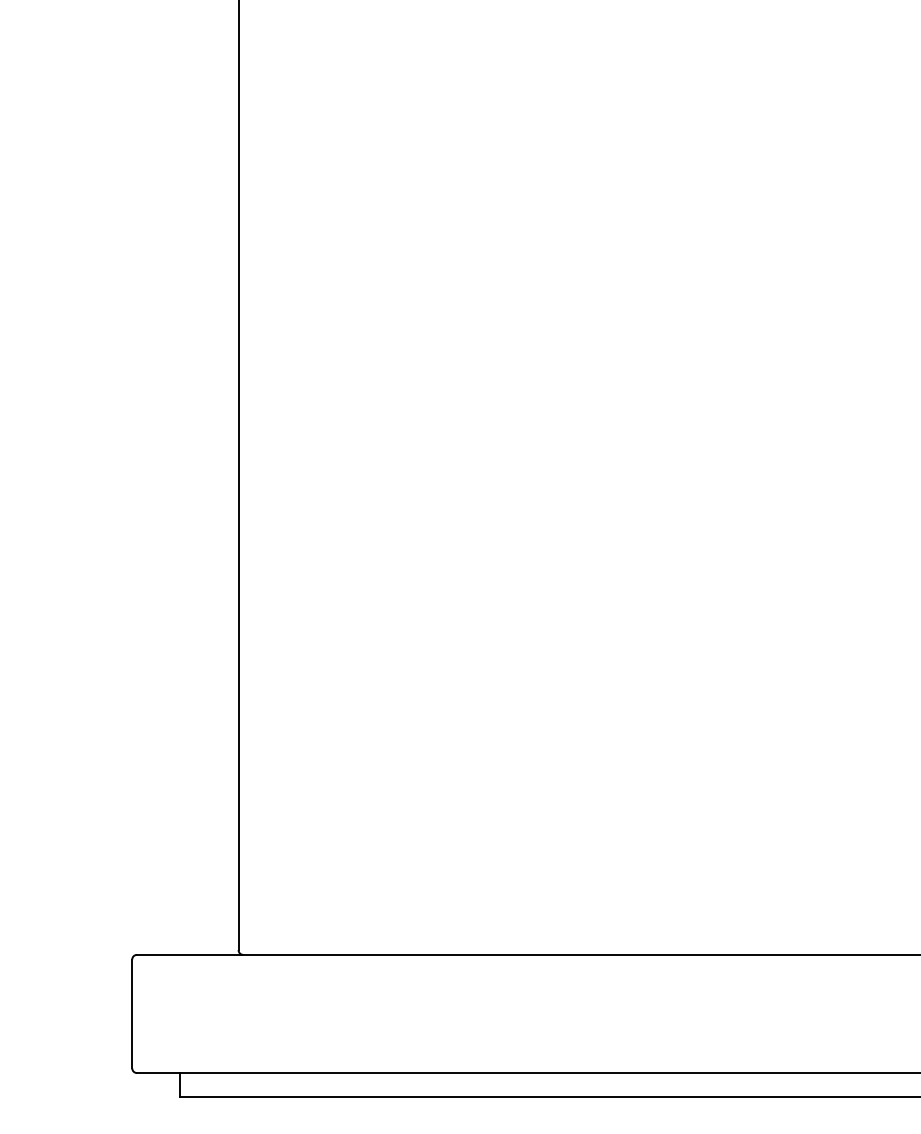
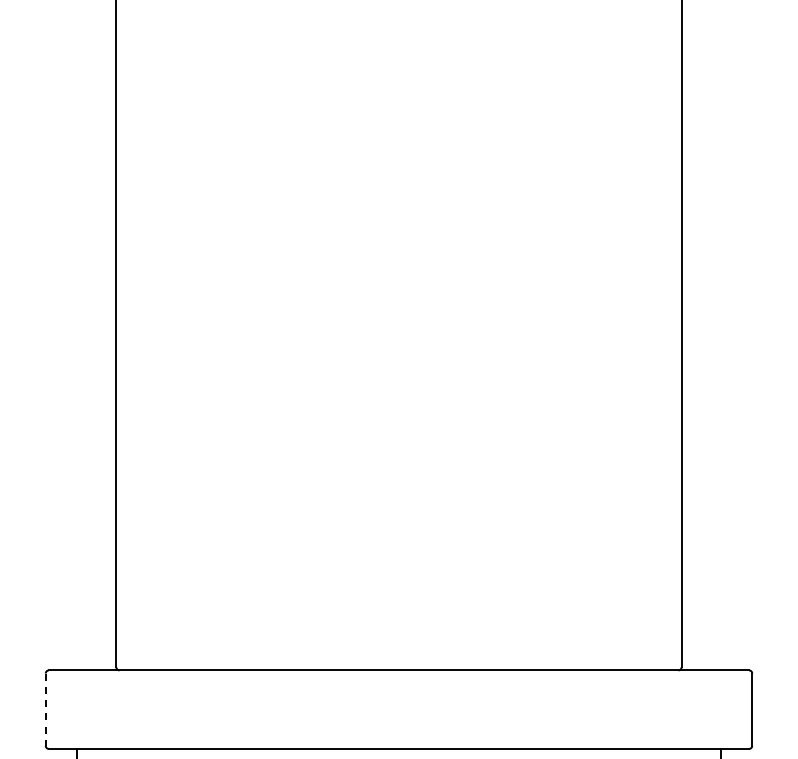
line: (131, 1015) -> (45, 710), solid -> dashed

